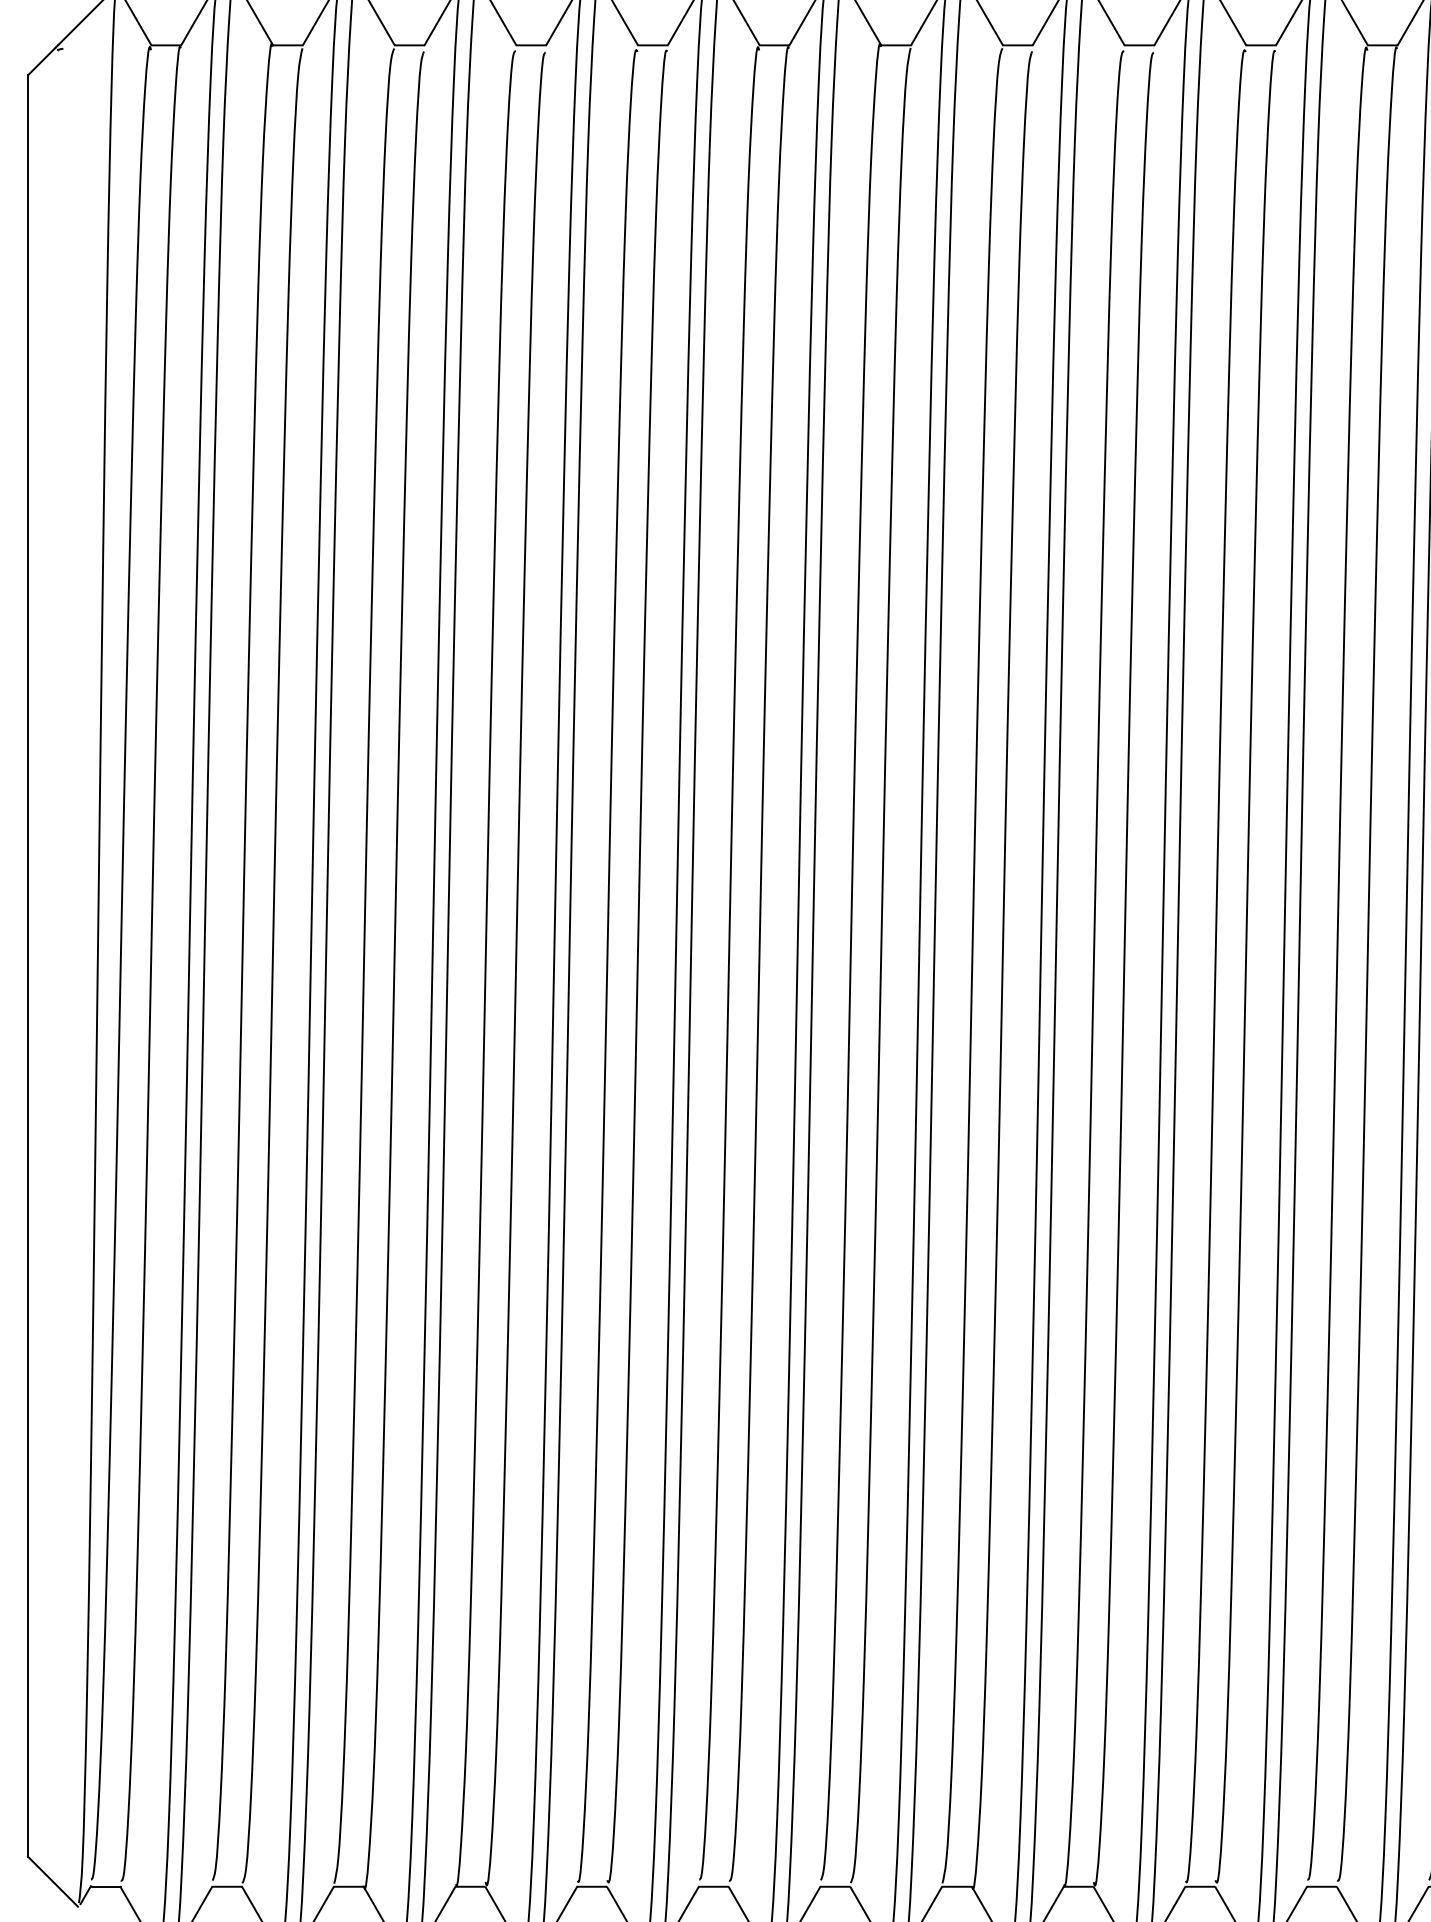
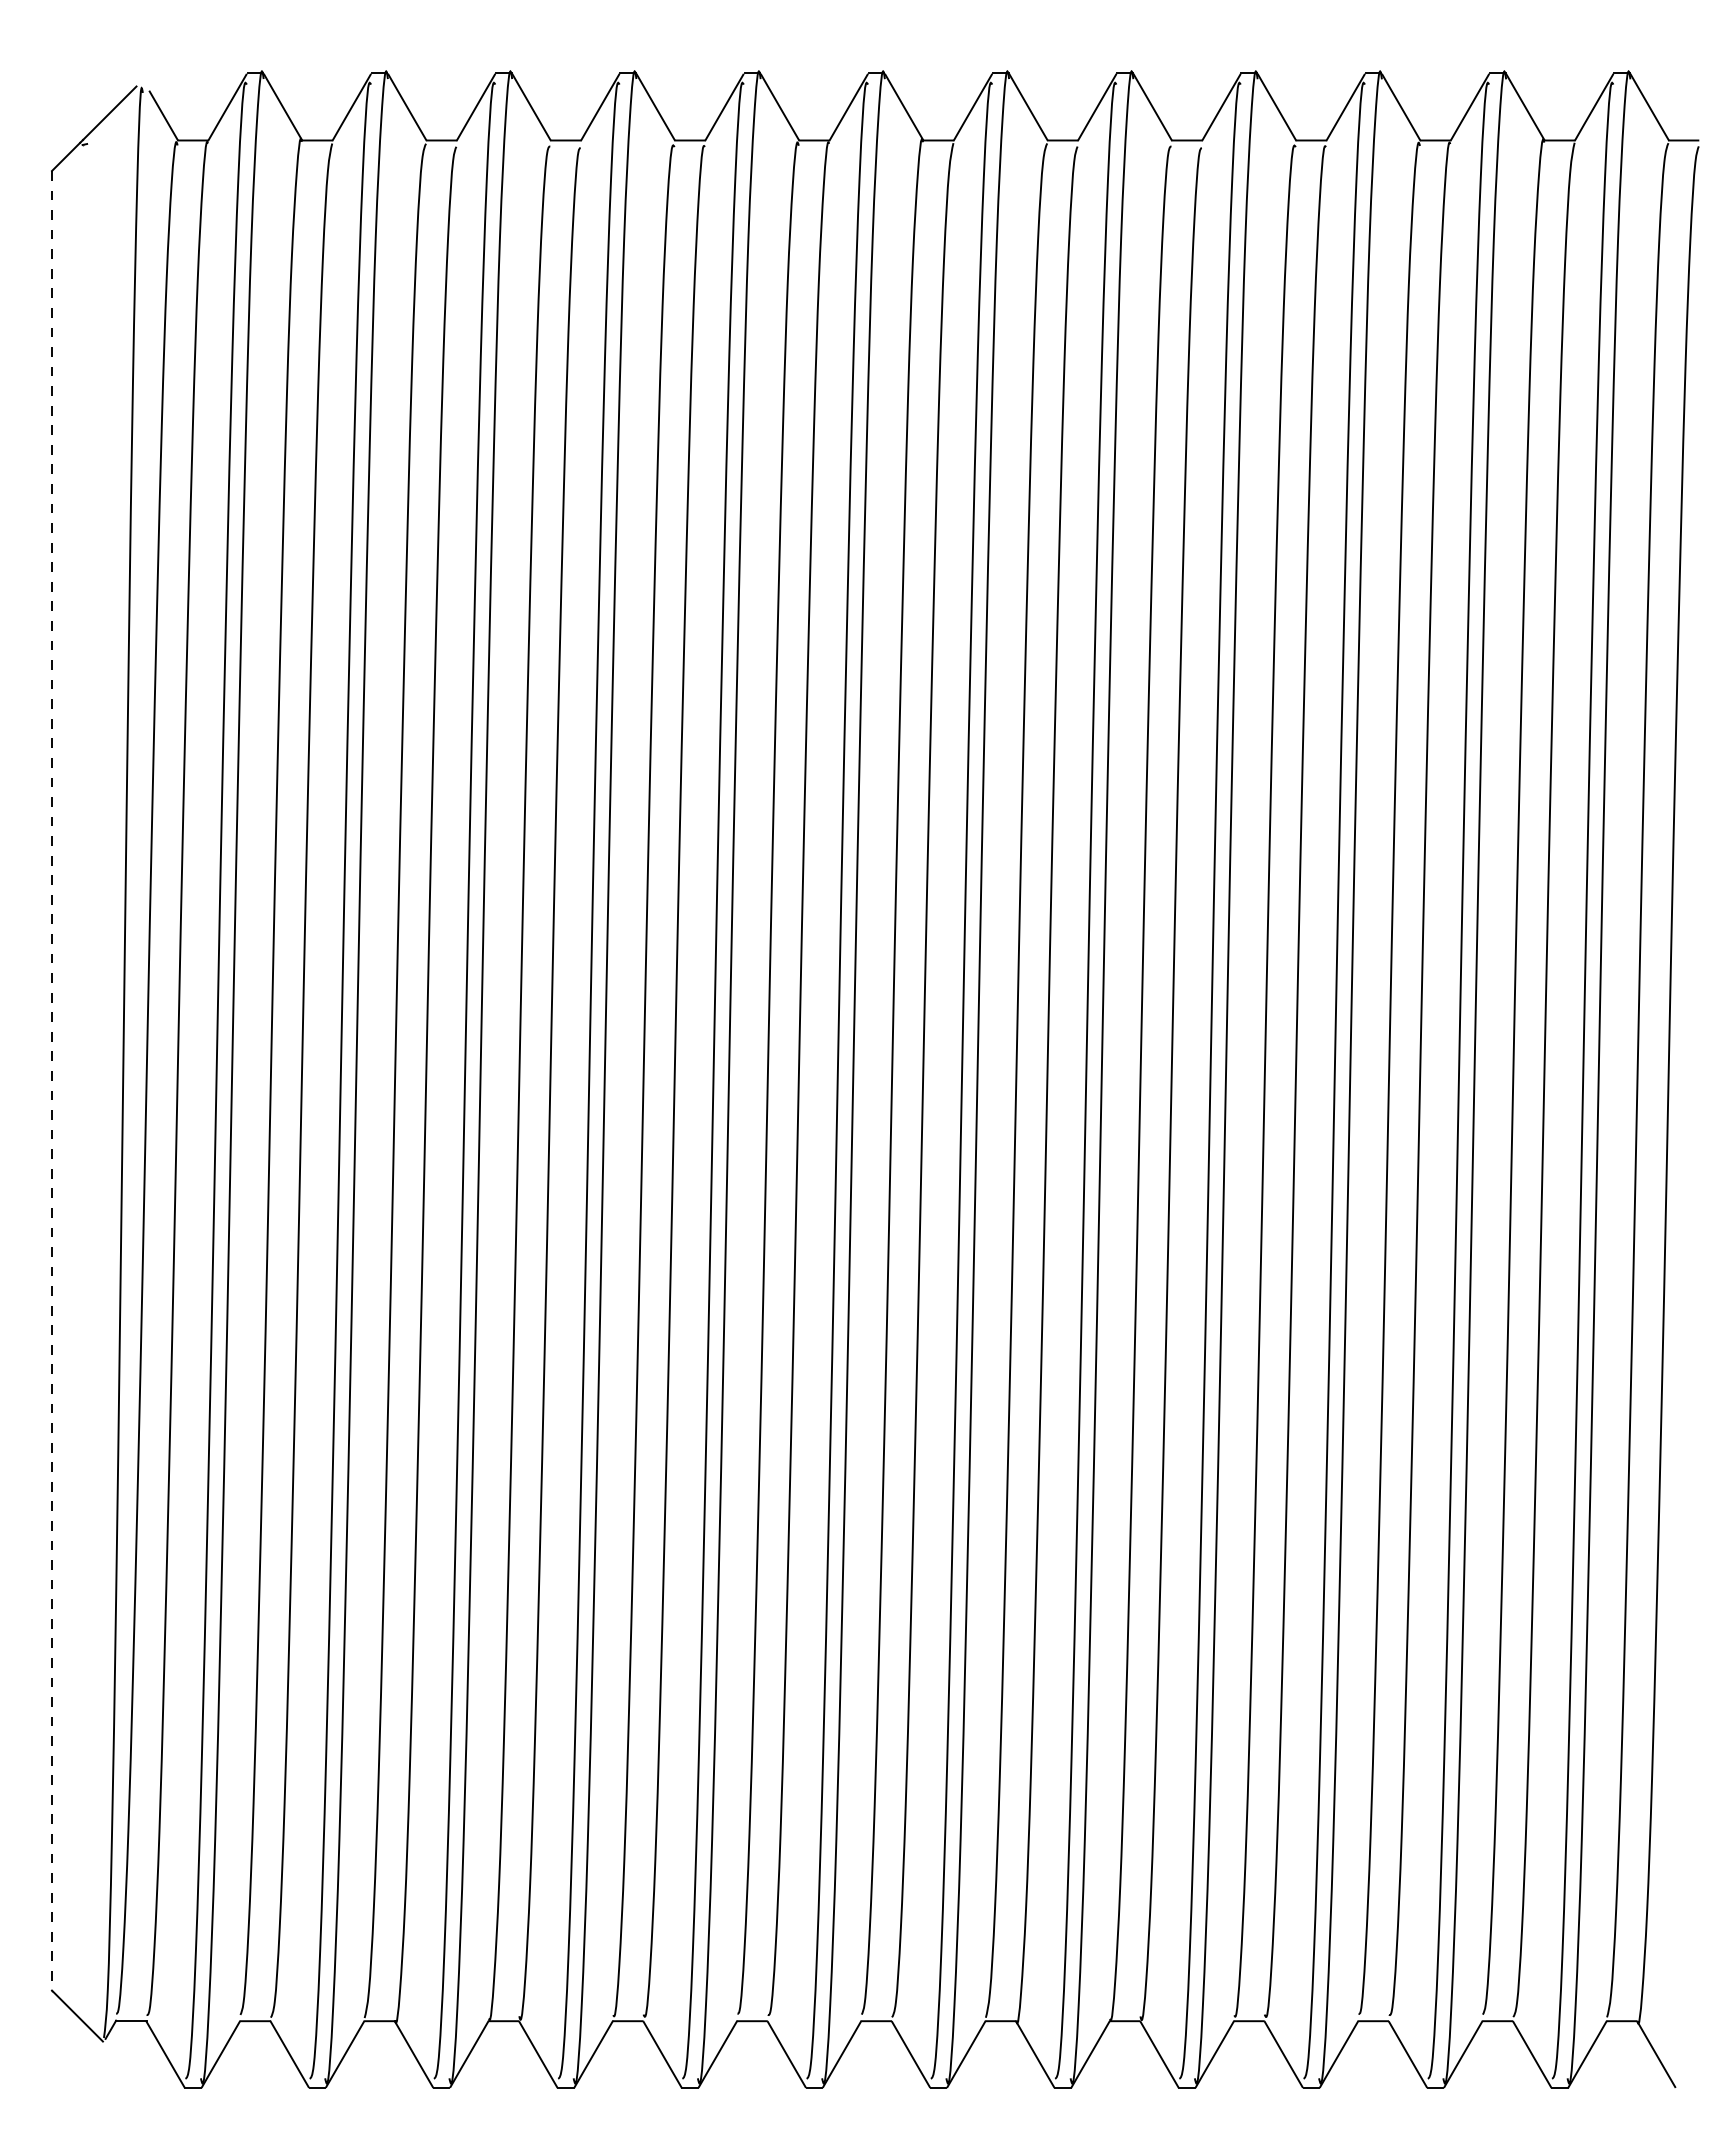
line: (28, 965) -> (52, 1080), solid -> dashed

